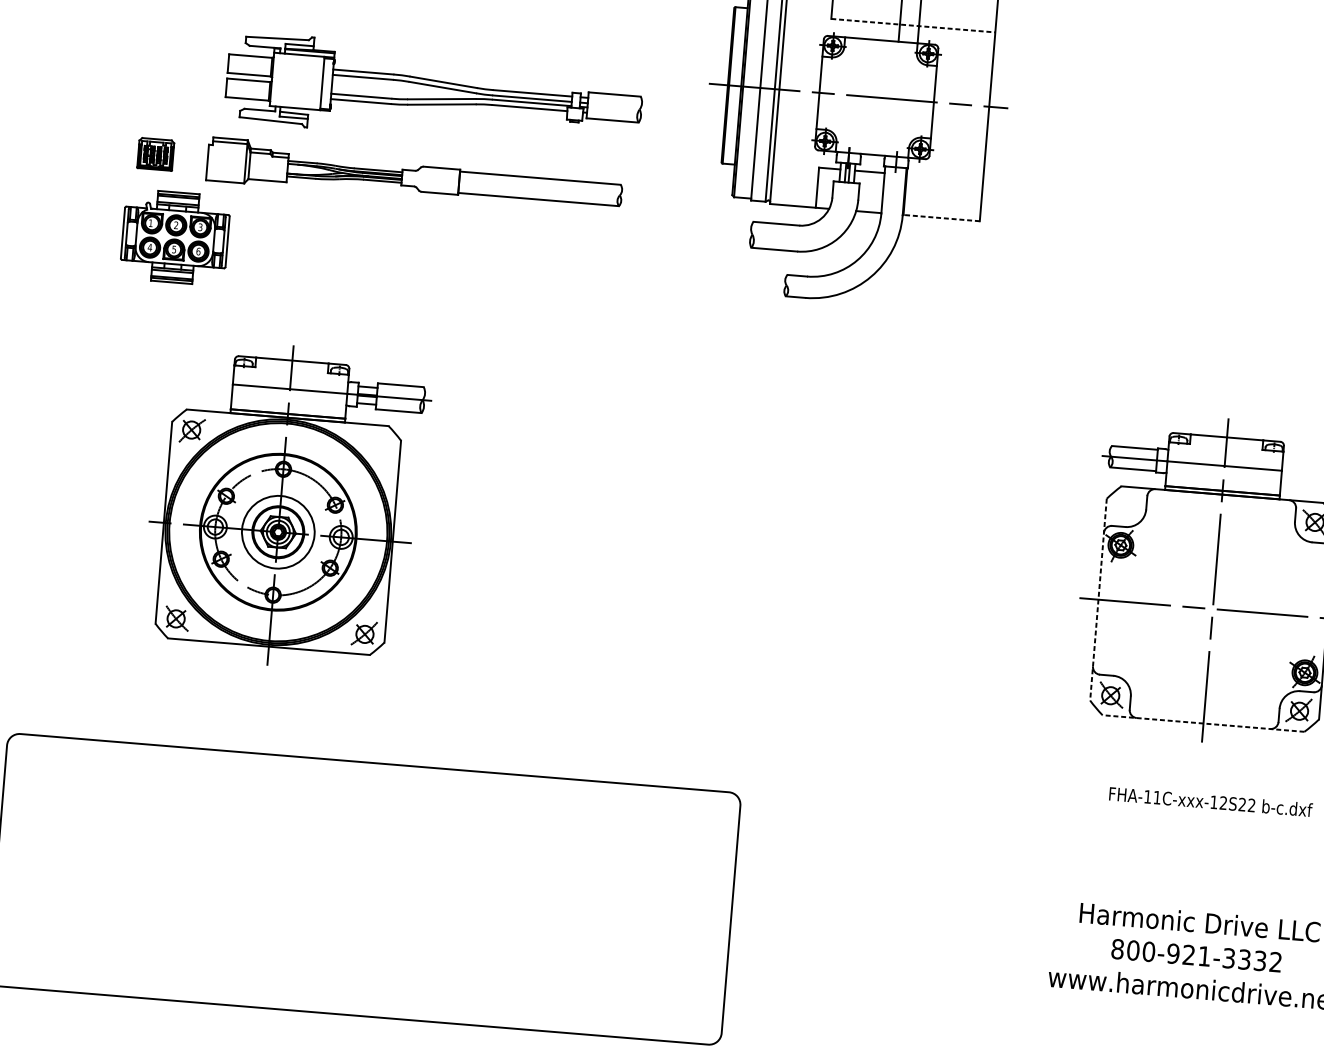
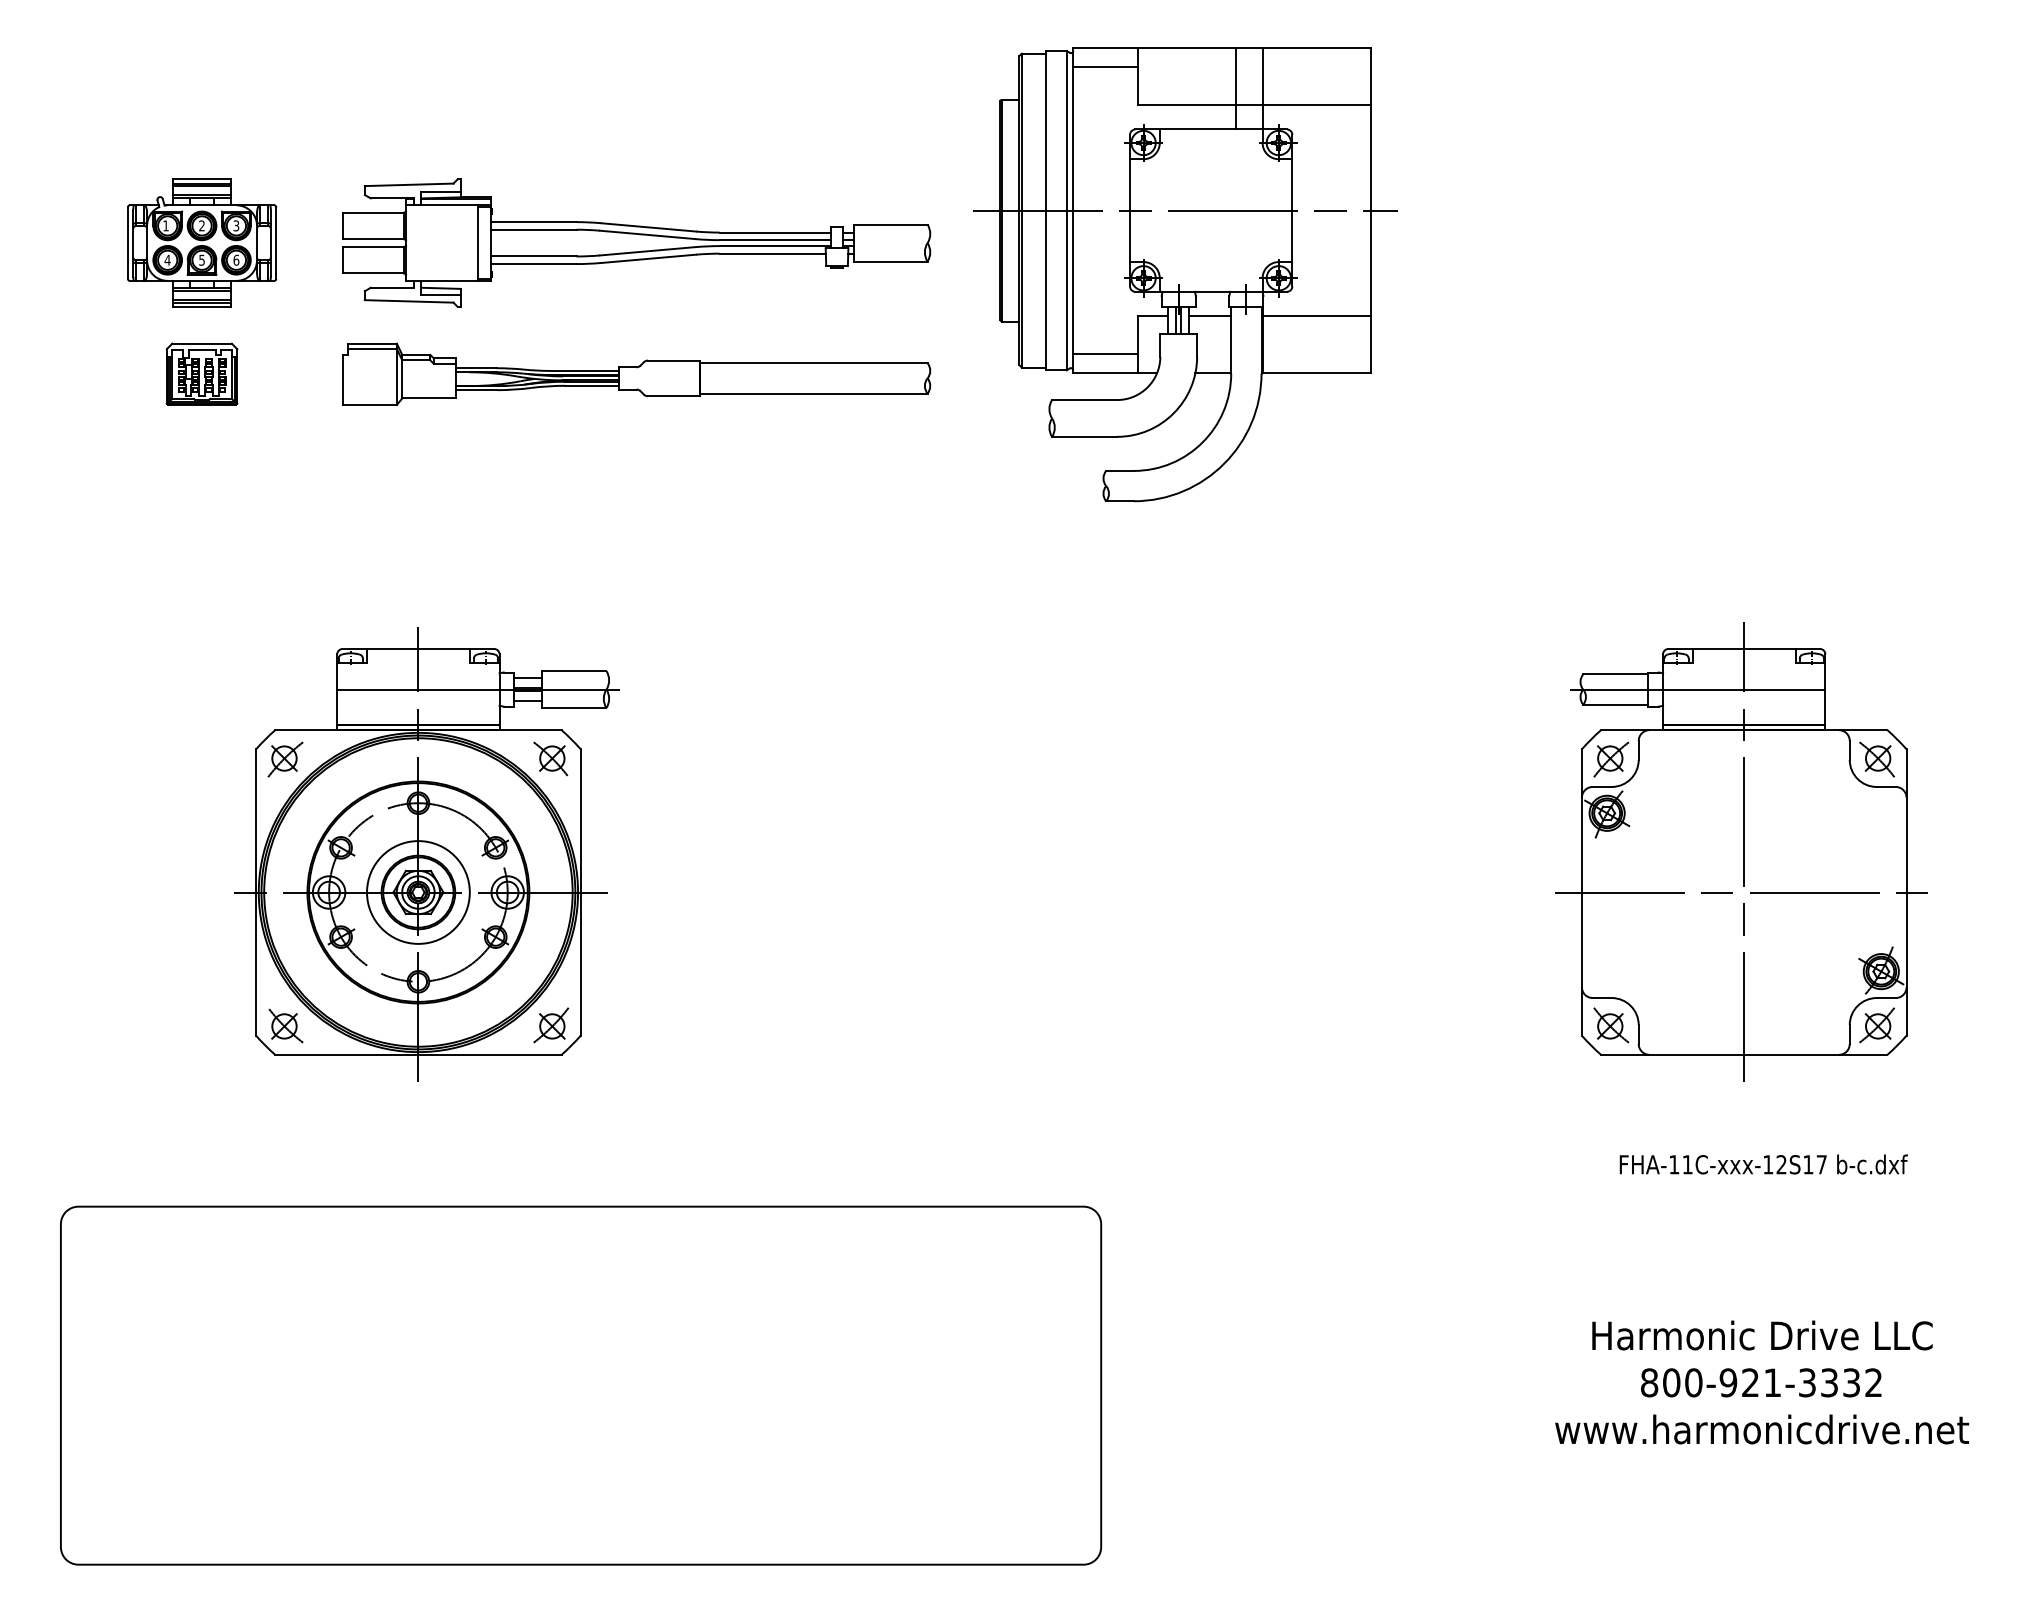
line: (914, 25) -> (1255, 105), dashed -> solid
part: (434, 92) -> (636, 242), moved
part: (155, 153) -> (201, 373), size x1.43
part: (414, 175) -> (636, 373), moved
line: (944, 178) -> (1315, 316), added
line: (793, 192) -> (1105, 353), added
line: (941, 218) -> (1316, 373), dashed -> solid
part: (175, 237) -> (202, 242), moved
part: (379, 445) -> (550, 758), added
part: (1127, 507) -> (1611, 759), added
line: (1098, 600) -> (1581, 893), dashed -> solid
line: (1203, 723) -> (1743, 1054), dashed -> solid
text: (1246, 804) -> (1814, 1164), FHA-11C-xxx-12S22 -> FHA-11C-xxx-12S17

